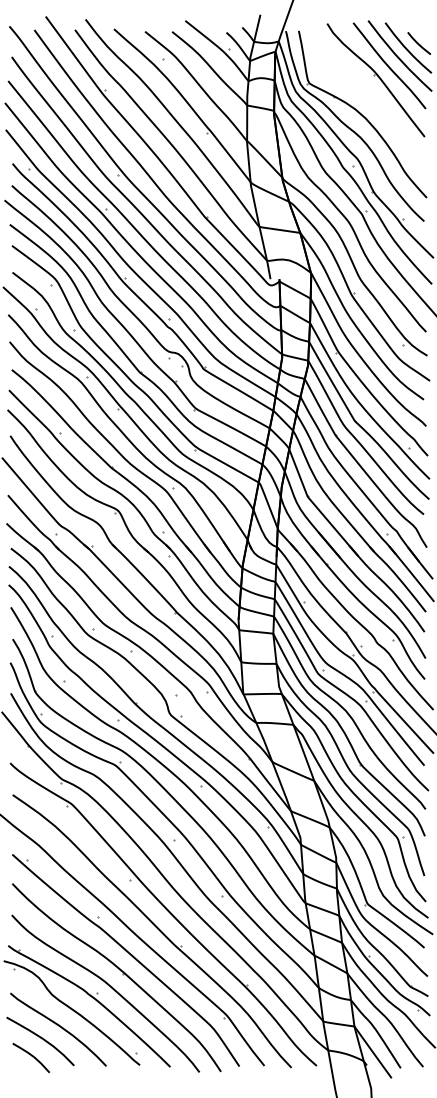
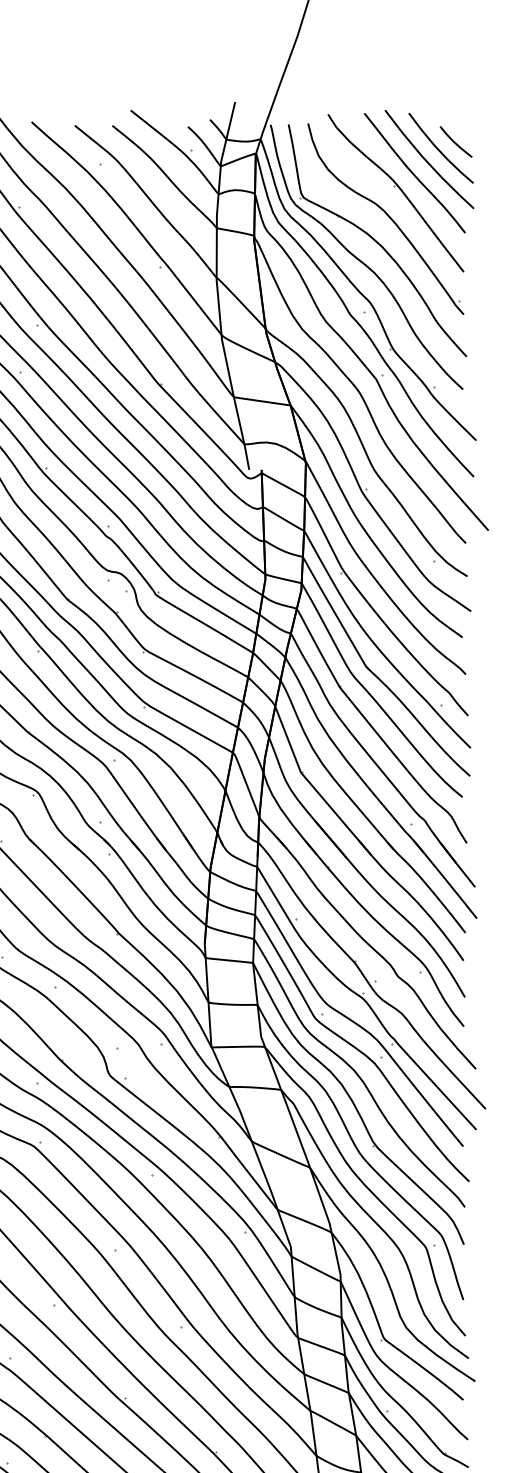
part: (368, 98) -> (385, 218), added

